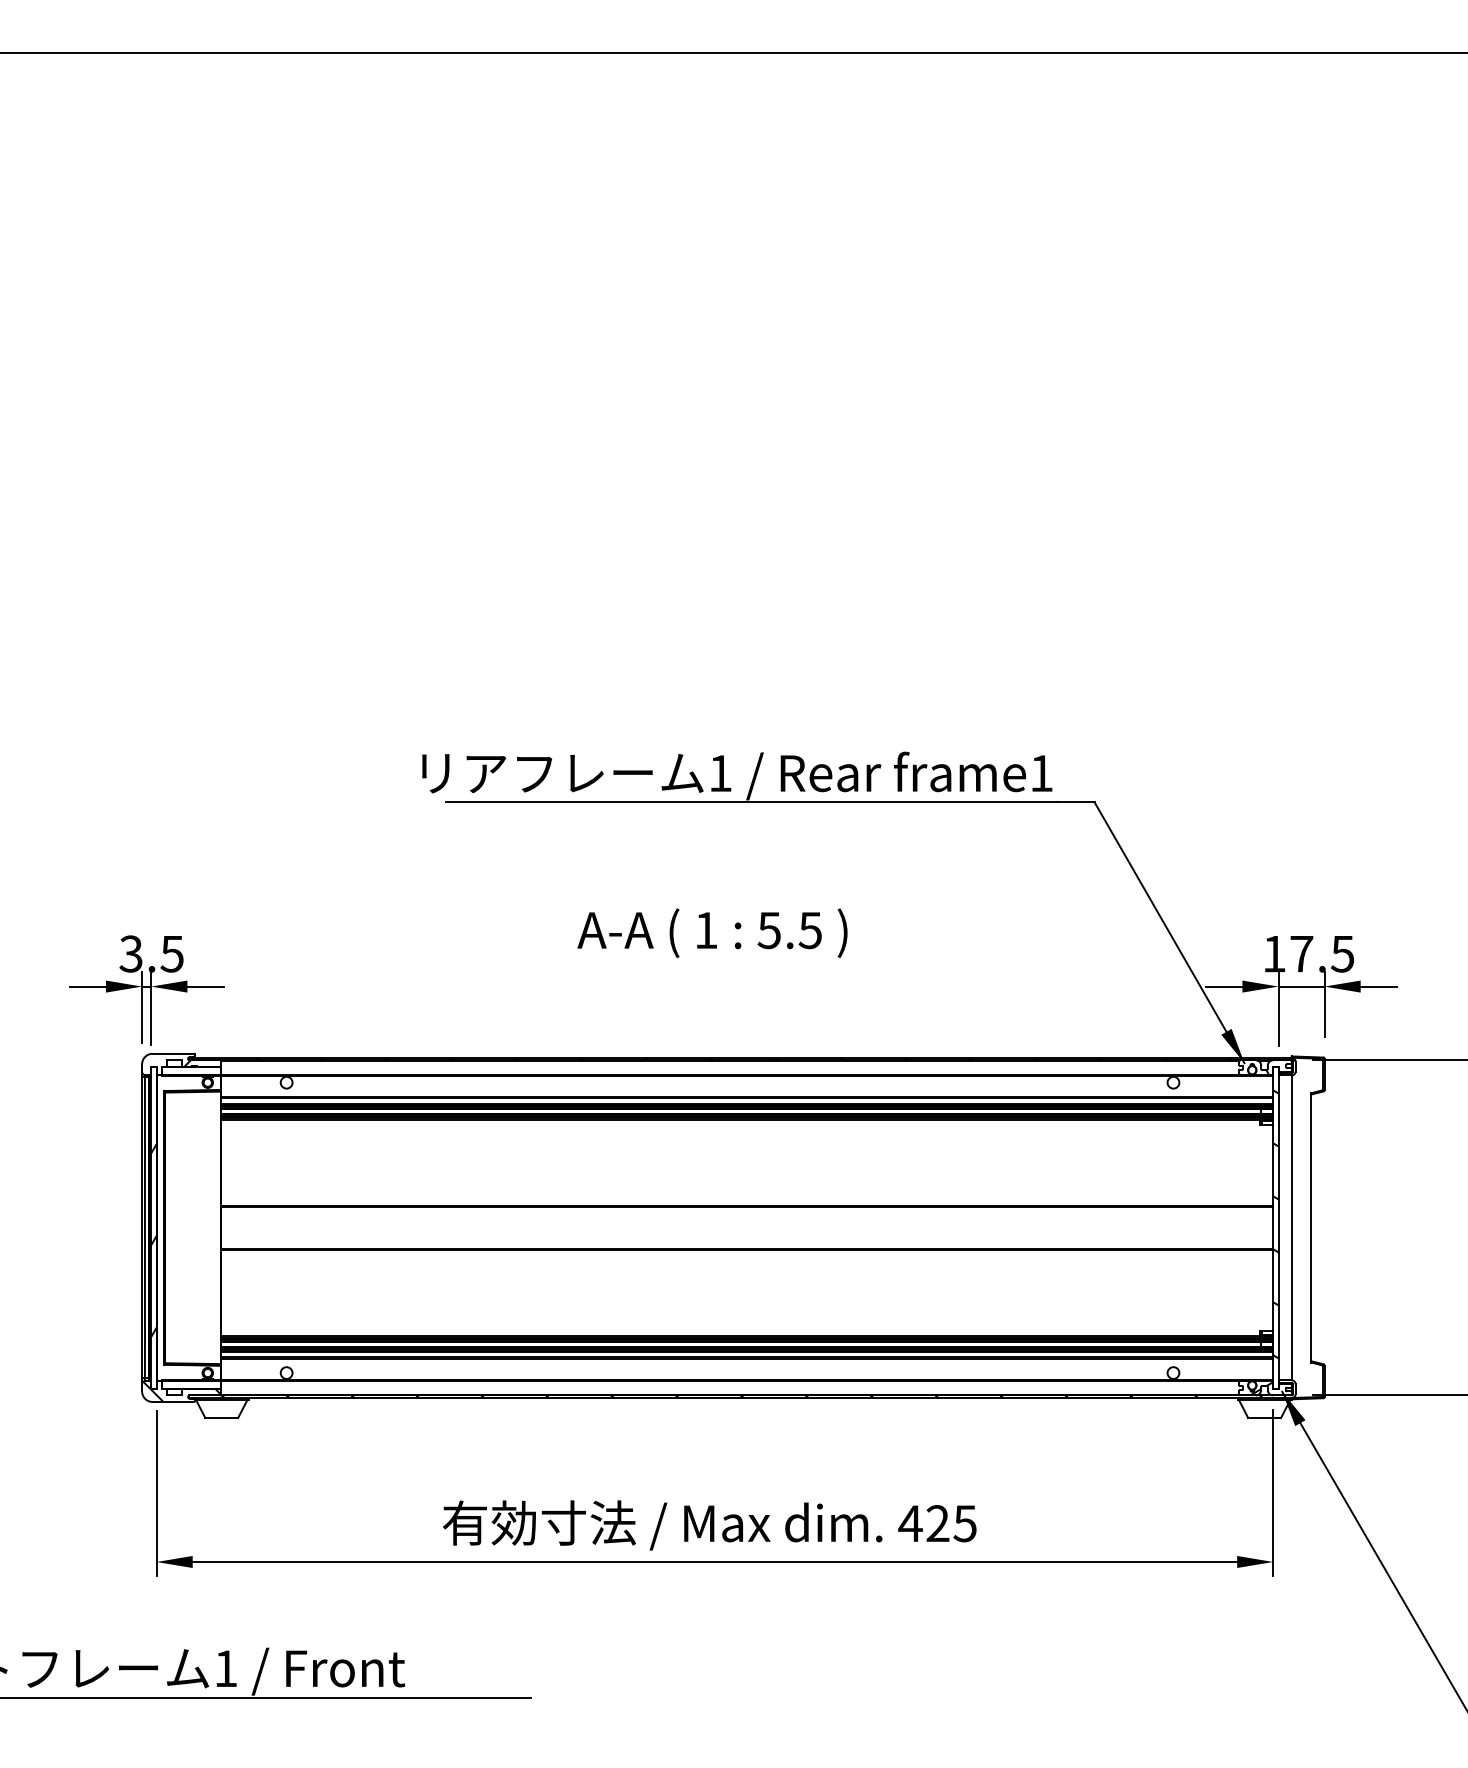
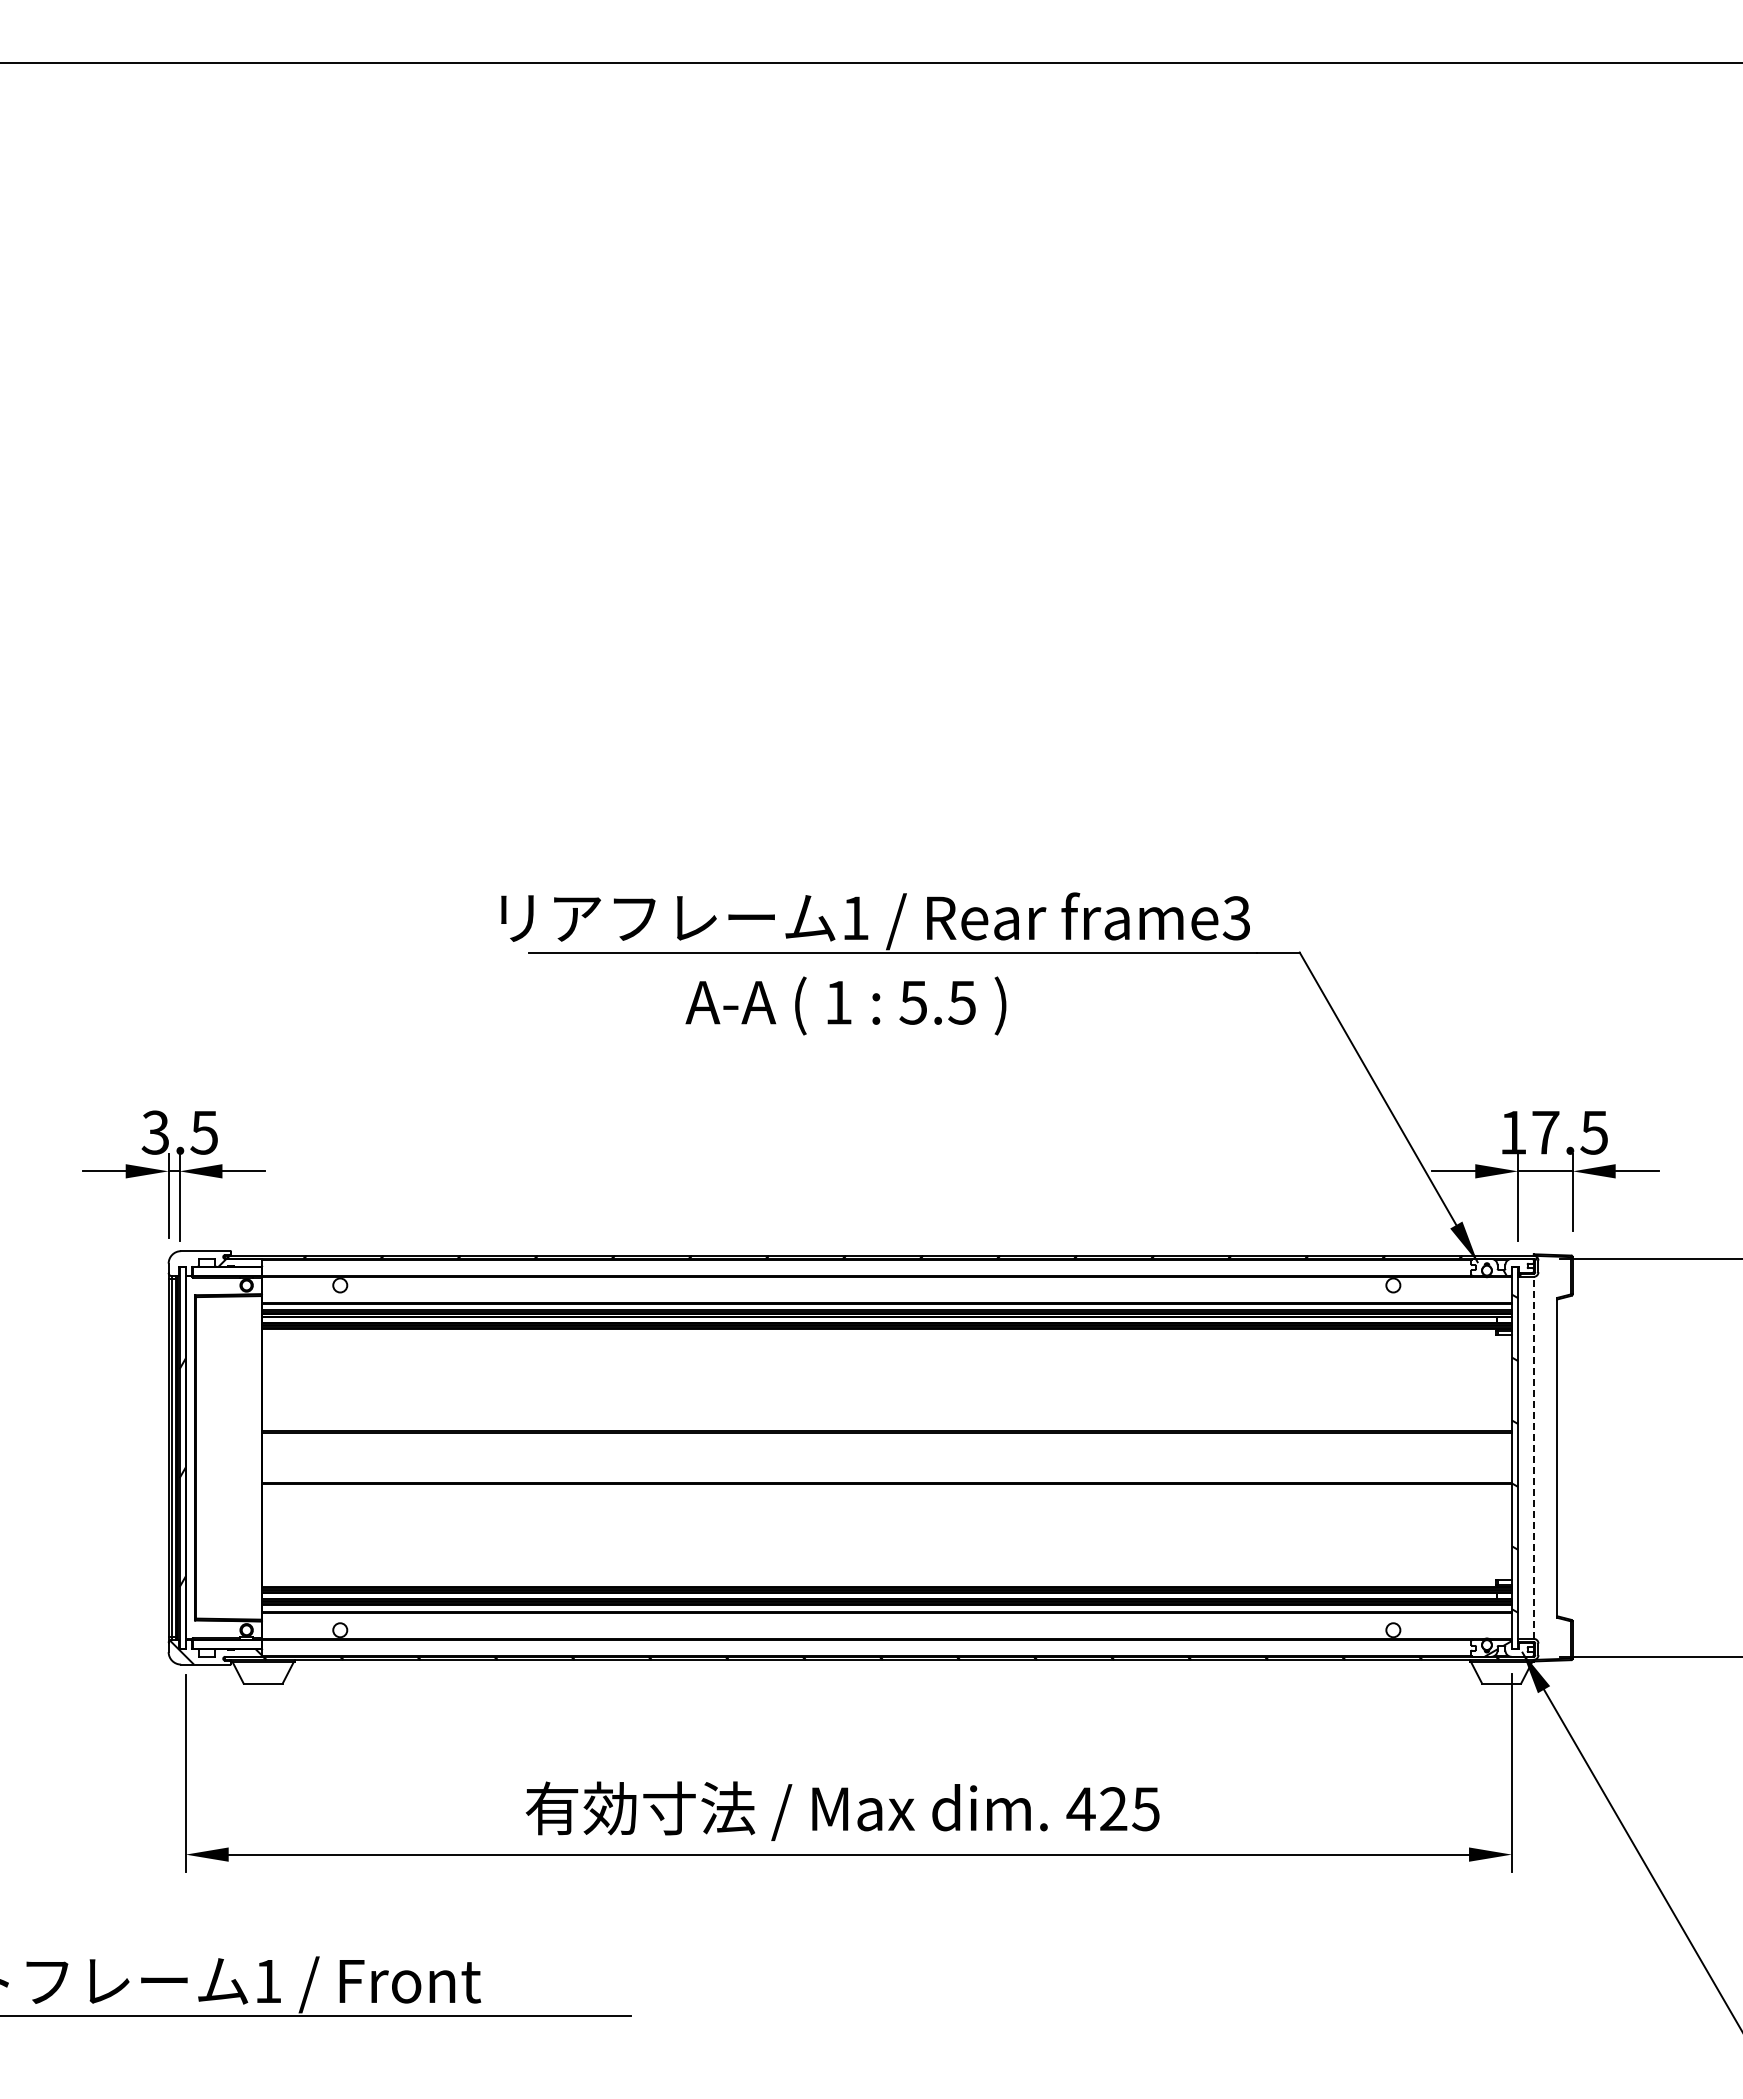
text: (1040, 773) -> (1235, 918), frame1 -> frame3
text: (712, 932) -> (845, 1005), moved
line: (1291, 1227) -> (1533, 1457), solid -> dashed

